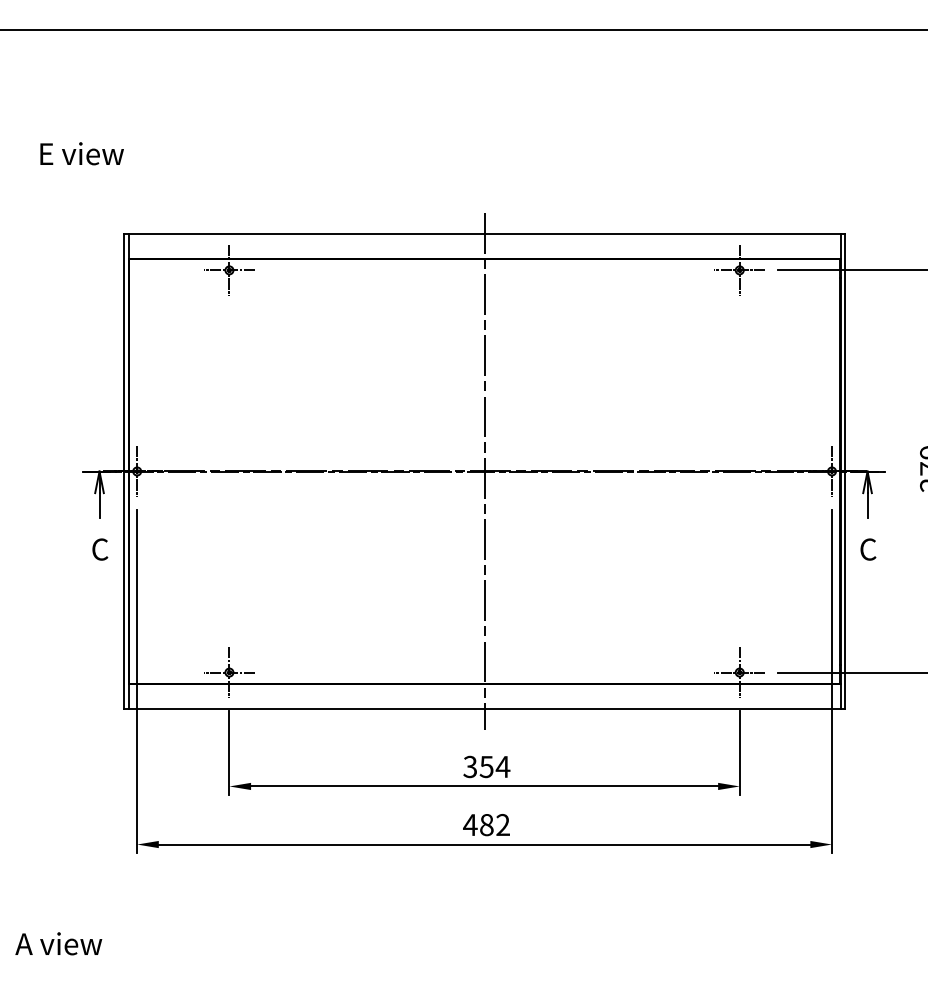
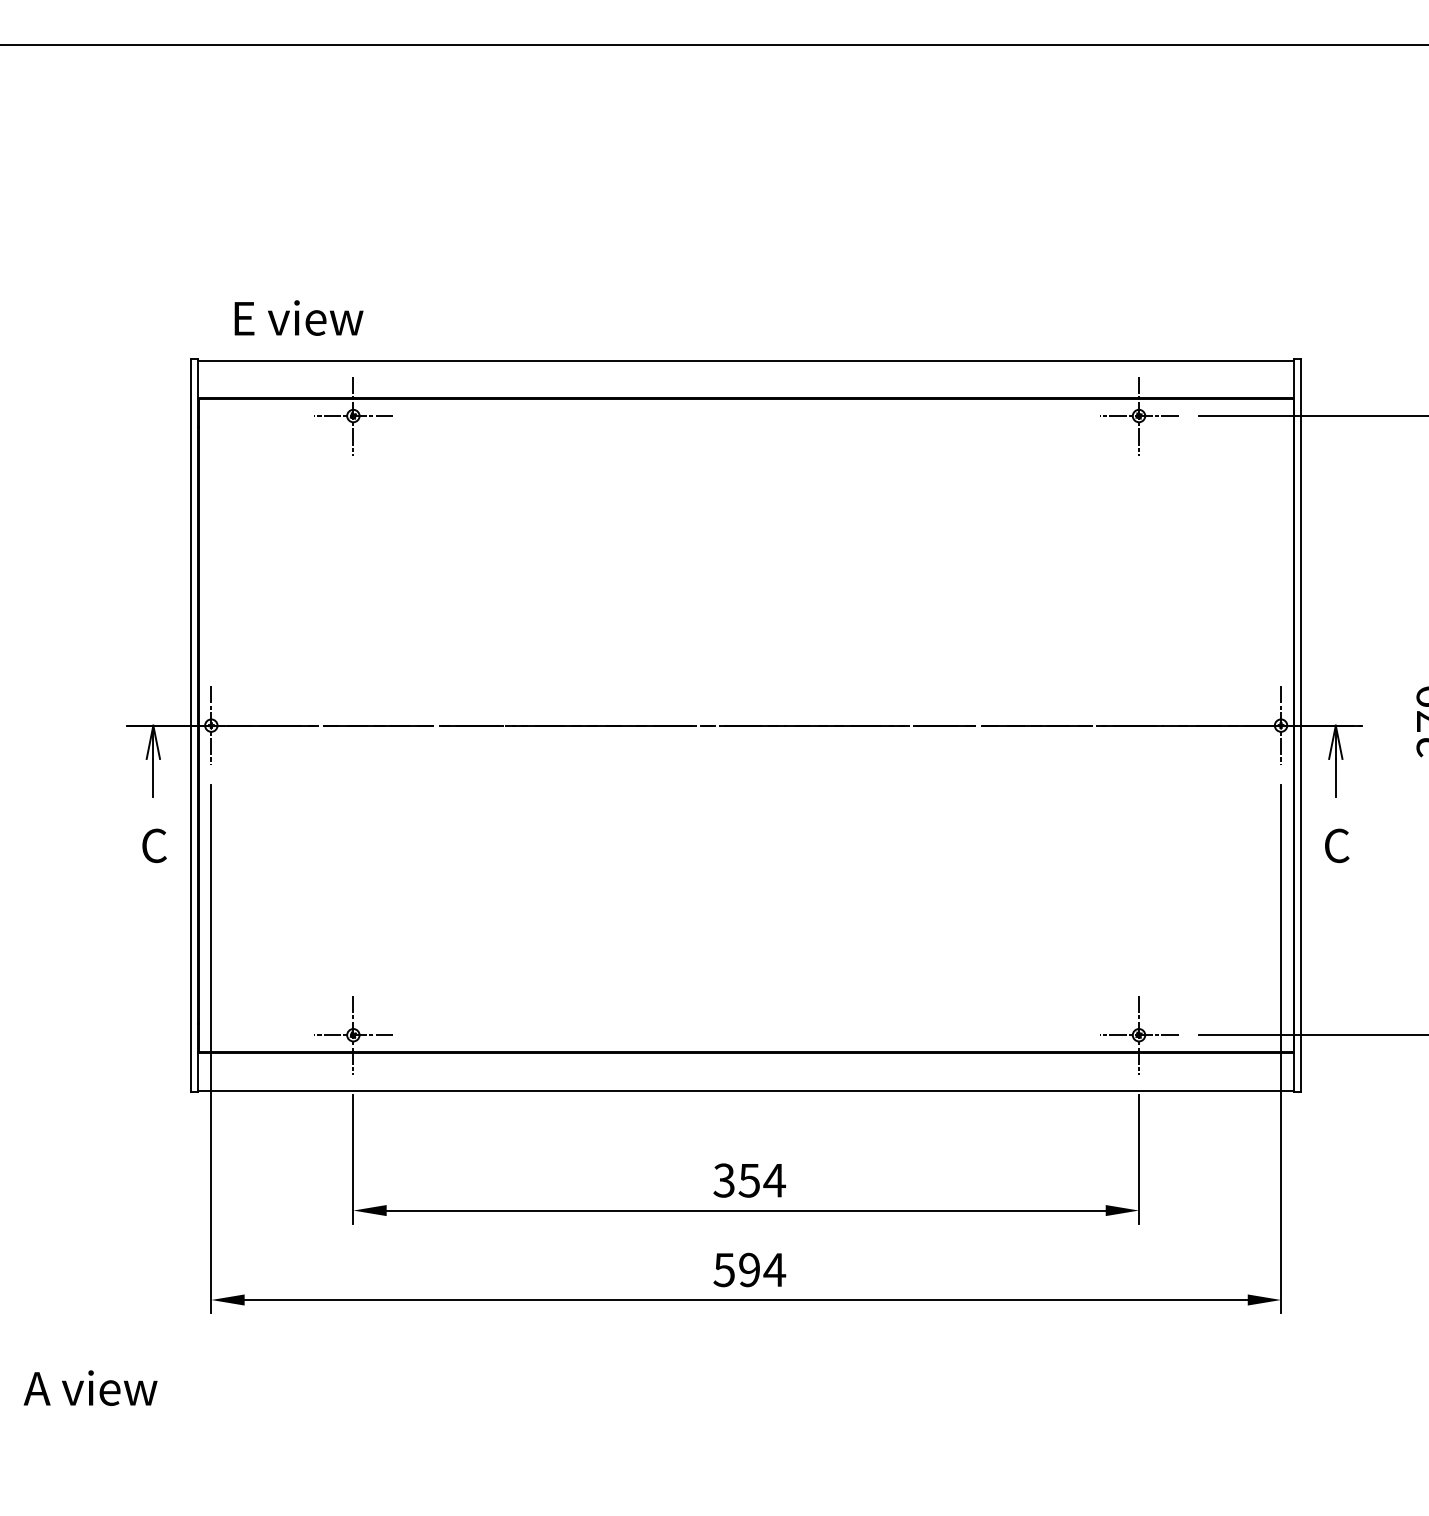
text: (81, 153) -> (298, 317), moved
line: (484, 471) -> (746, 725), removed
text: (486, 824) -> (749, 1269), 482 -> 594
text: (58, 943) -> (90, 1387), moved

